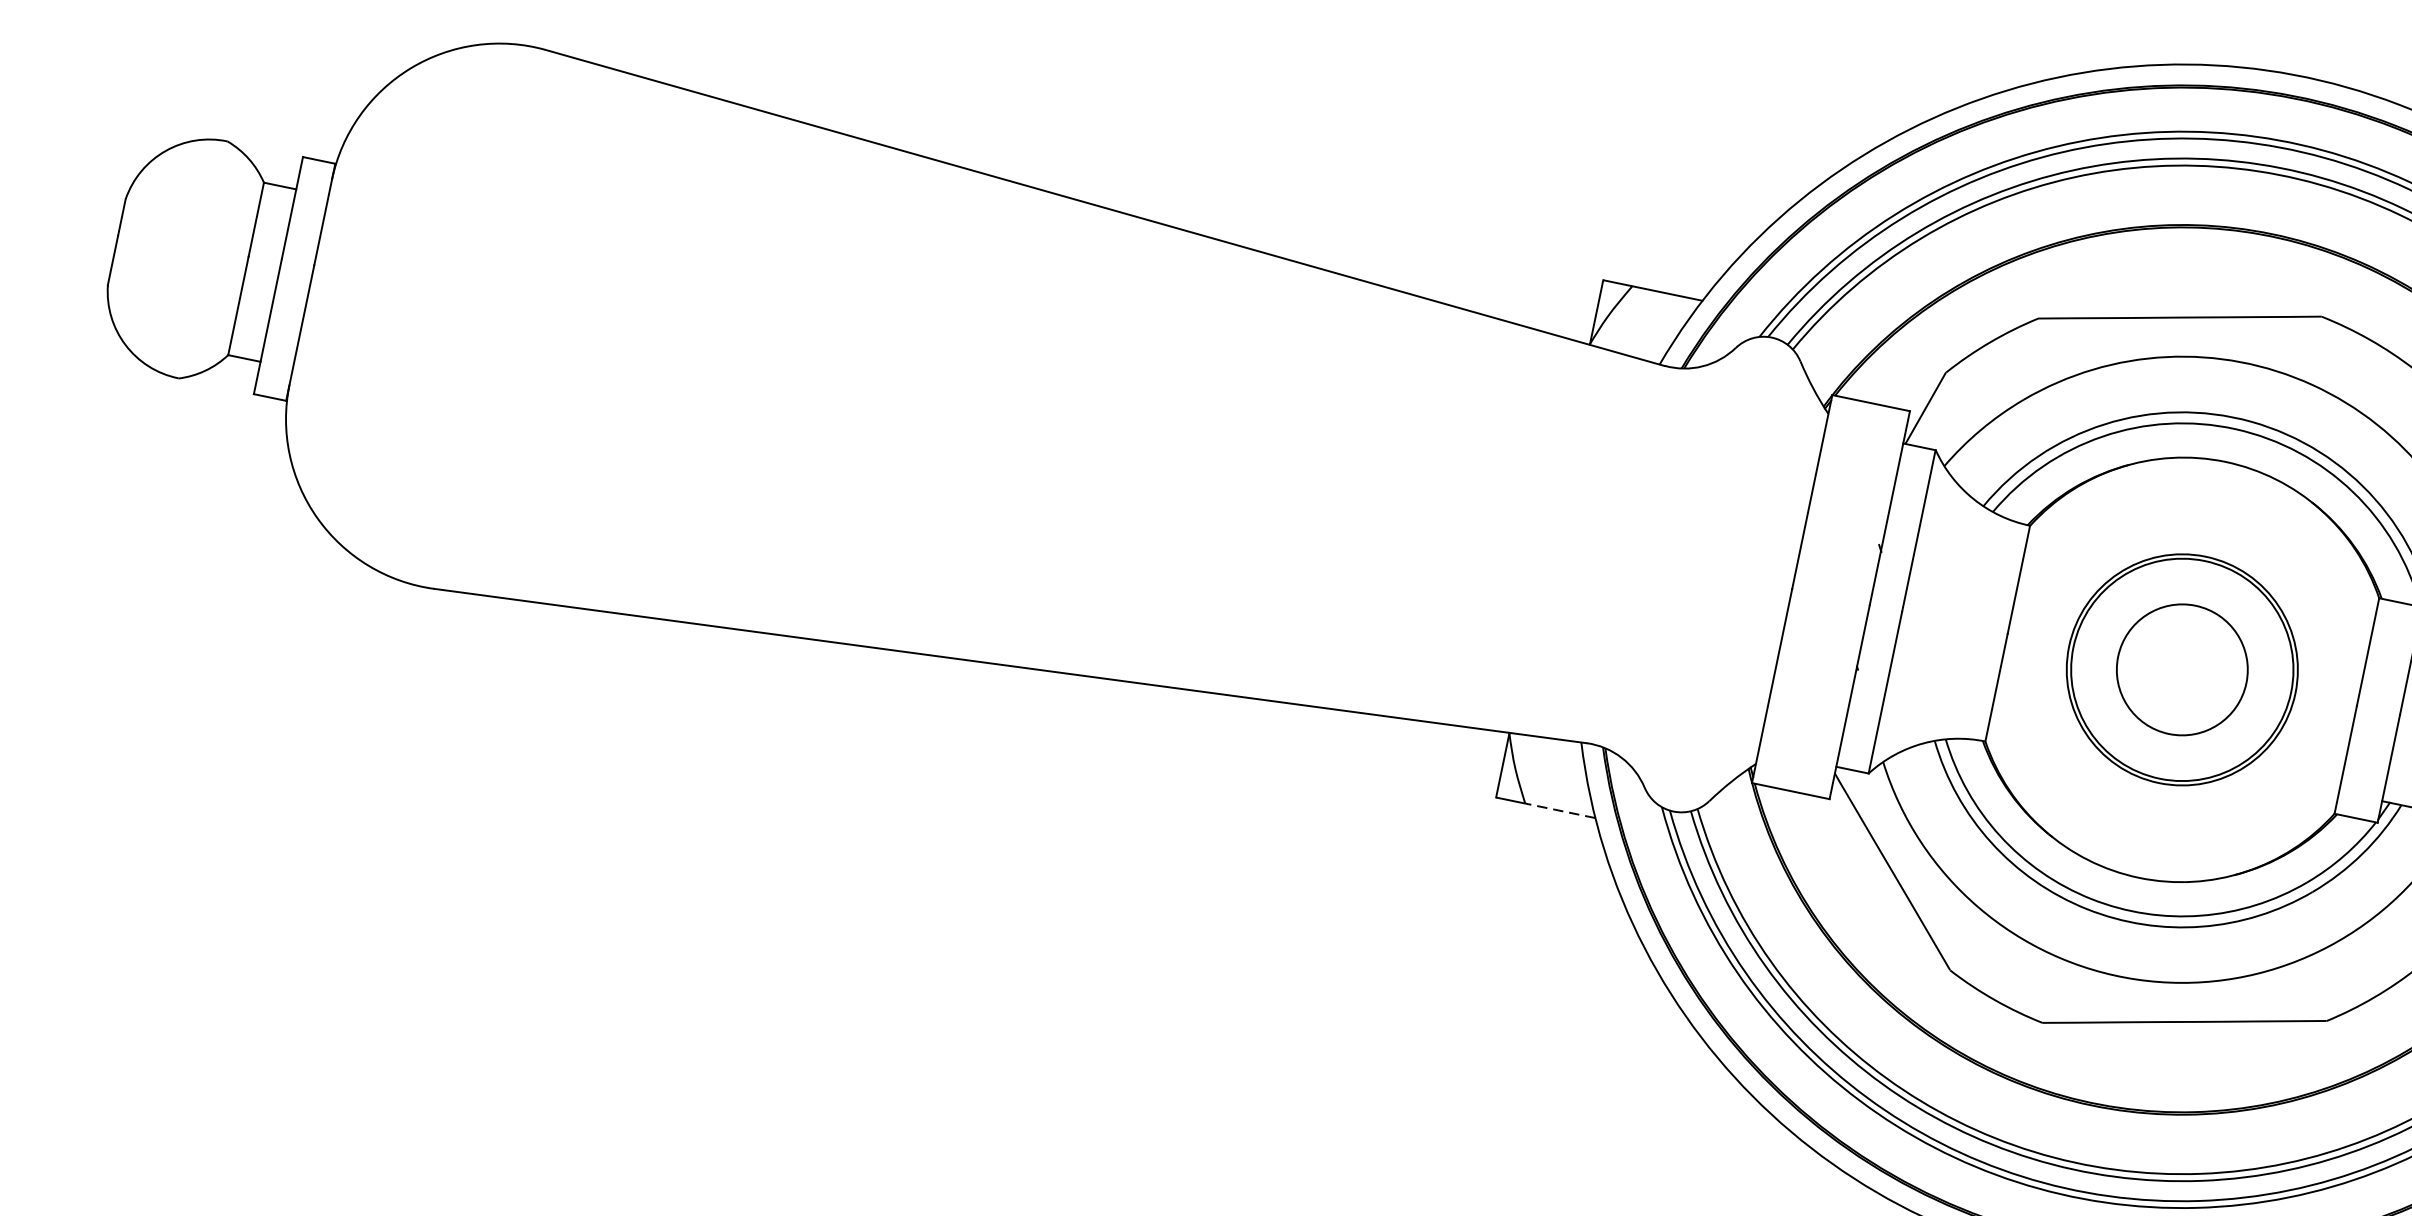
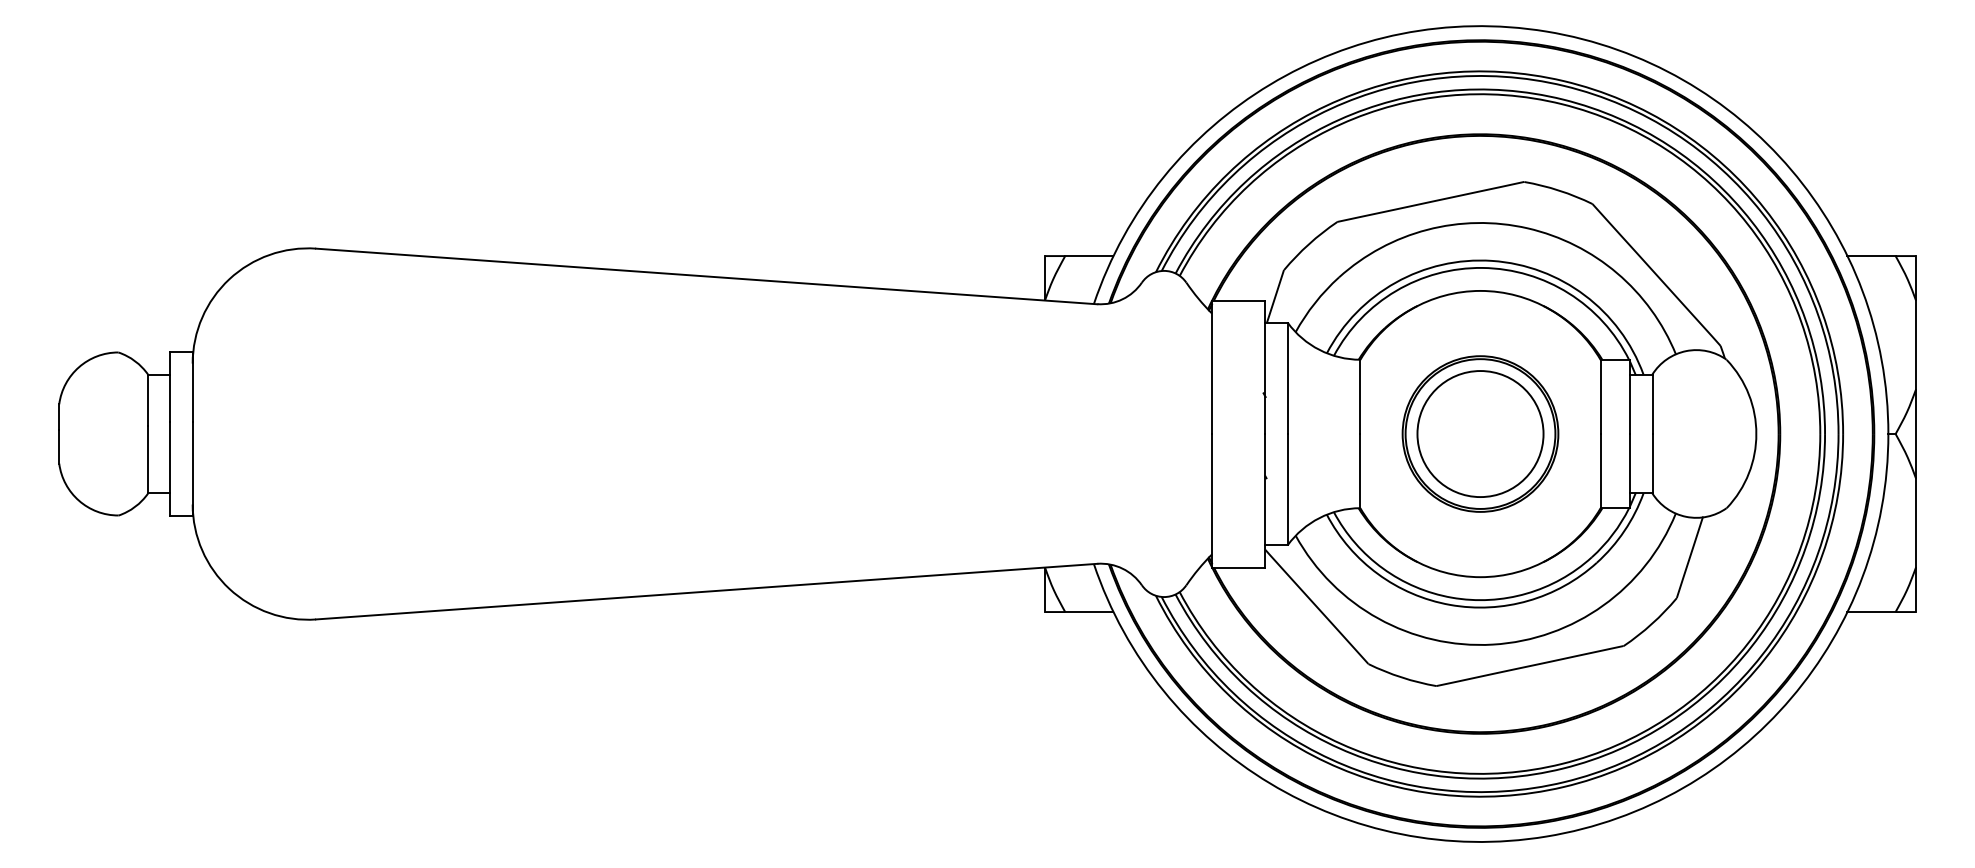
circle: (2182, 670) -> (1480, 434), size x1.43
line: (1558, 811) -> (1088, 612), dashed -> solid

